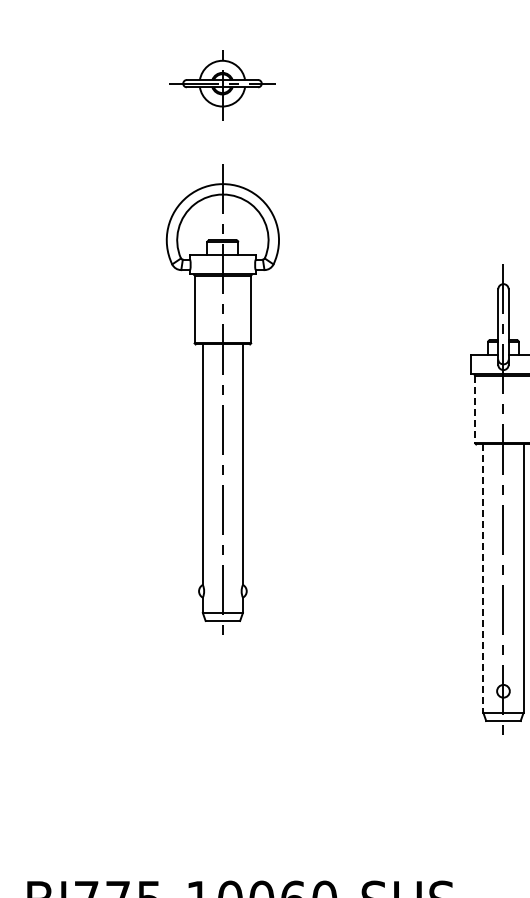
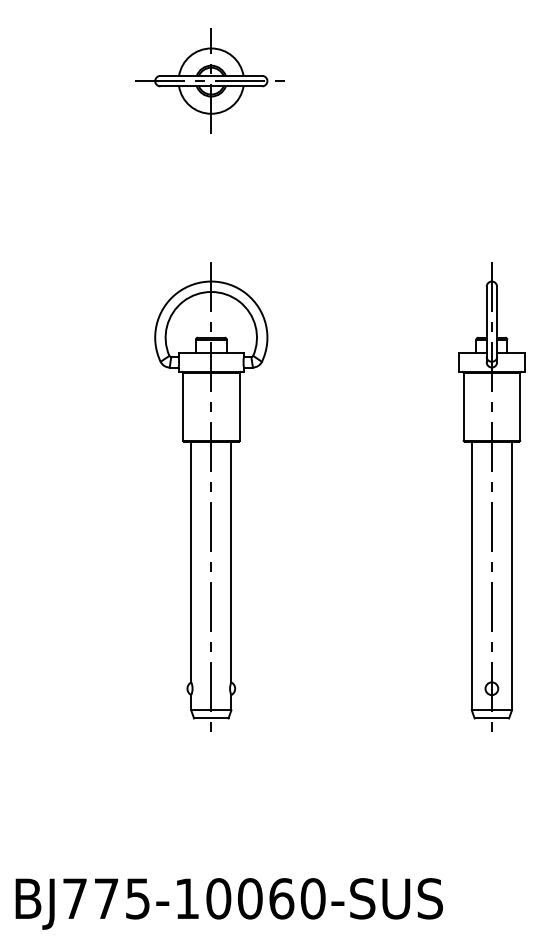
part: (221, 83) -> (209, 80), size x1.43
part: (223, 399) -> (211, 496), moved
line: (475, 410) -> (463, 407), dashed -> solid
line: (483, 579) -> (471, 576), dashed -> solid

